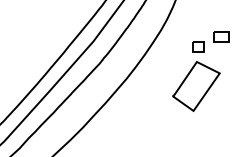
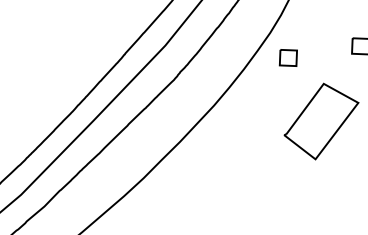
part: (198, 46) -> (288, 56), moved

